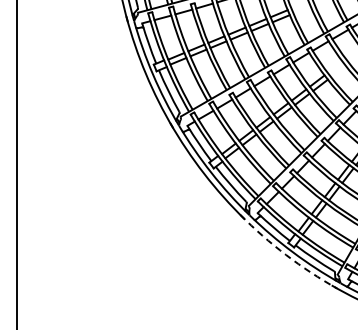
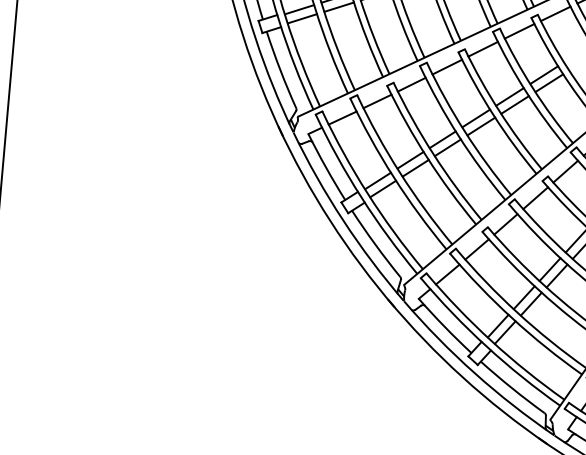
arc: (286, 255) -> (463, 378), dashed -> solid

